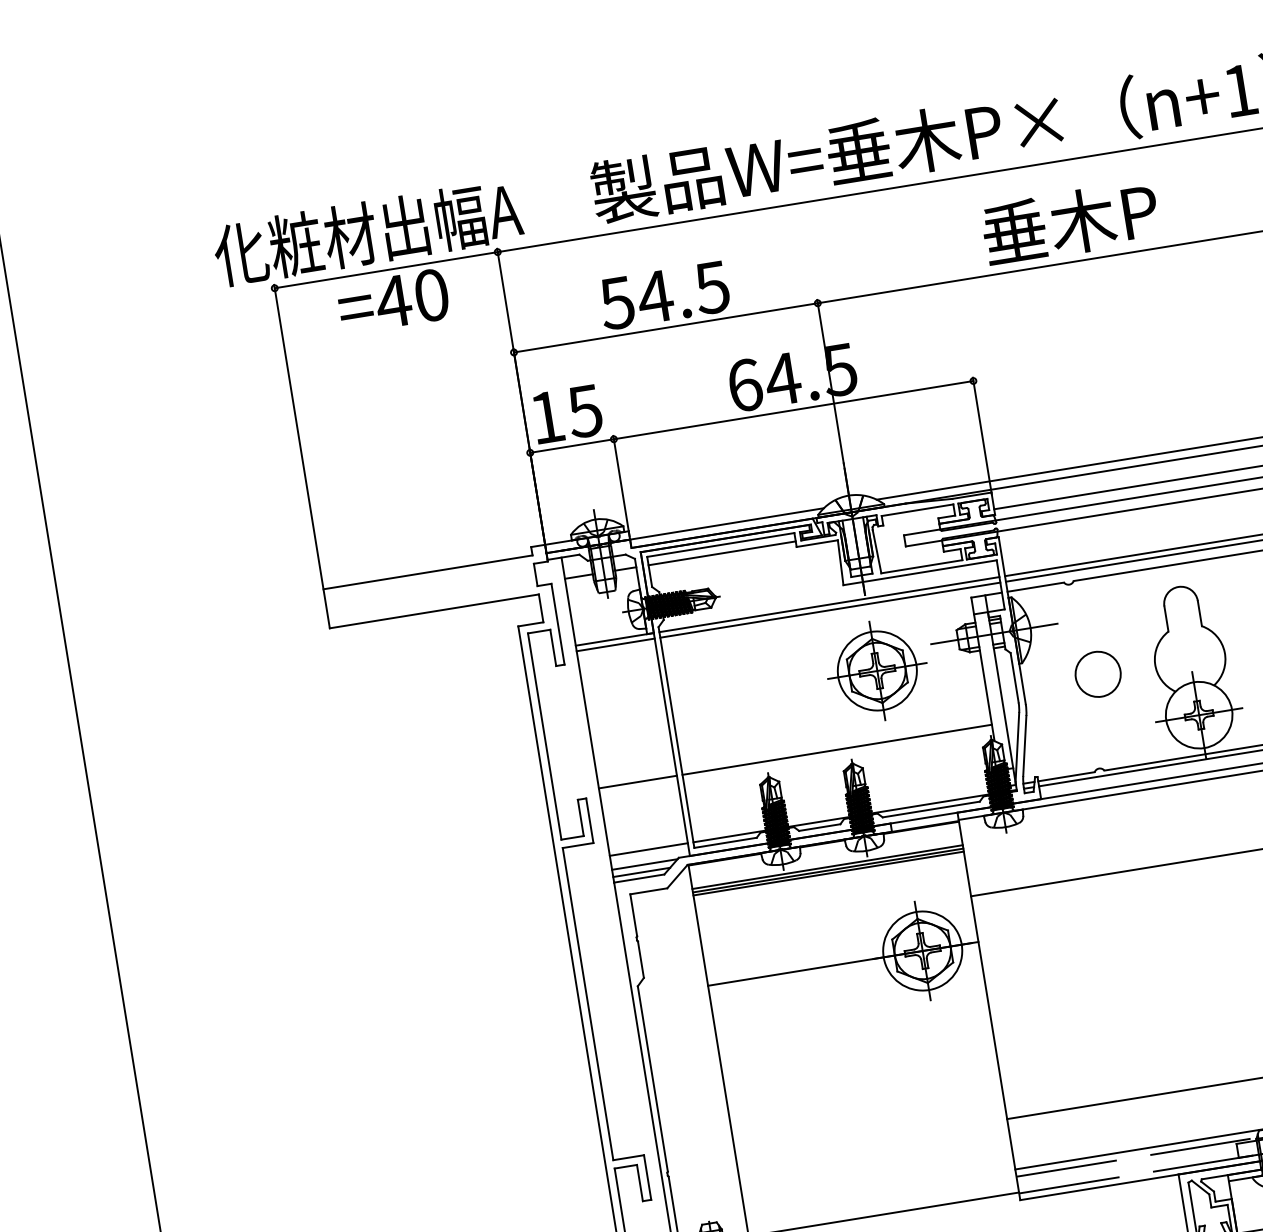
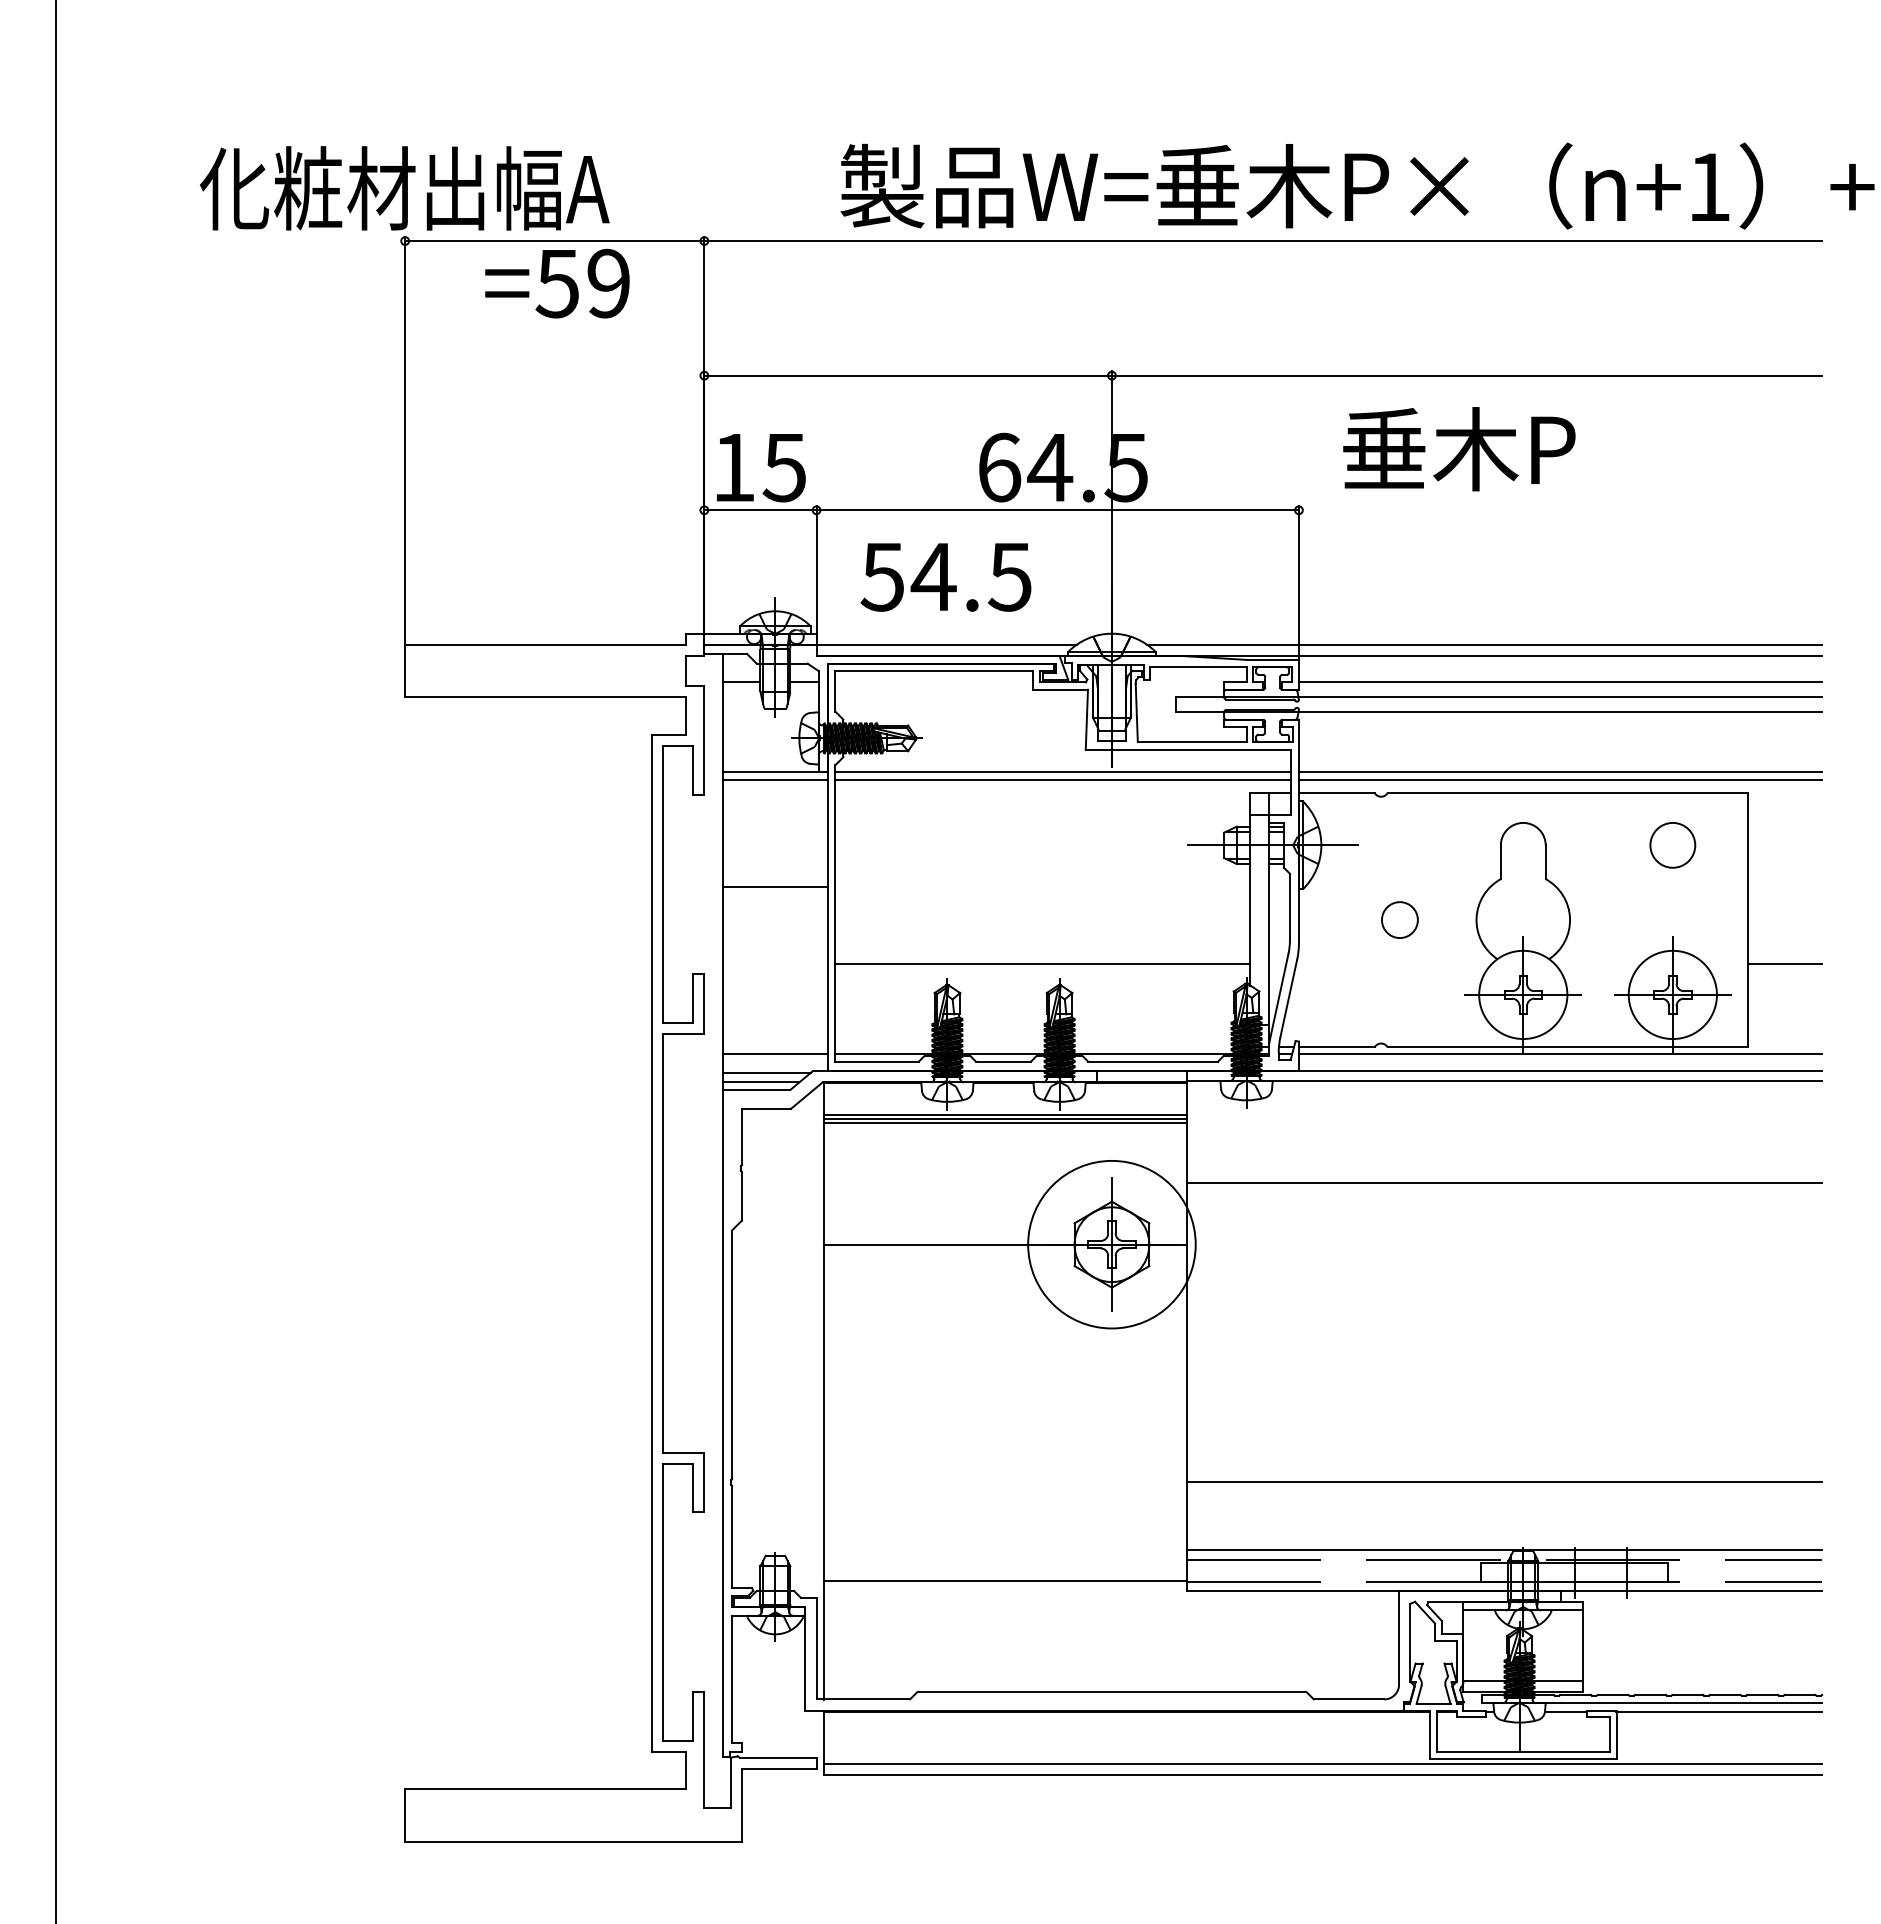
text: (1070, 223) -> (1459, 449), moved
text: (367, 232) -> (404, 188), moved
text: (664, 295) -> (945, 577), moved
text: (412, 298) -> (582, 283), =40 -> =59
line: (721, 553) -> (933, 682), removed
part: (876, 670) -> (1111, 868), removed
circle: (1097, 673) -> (1399, 919), size x0.6
line: (637, 782) -> (775, 886), moved
circle: (922, 950) -> (1111, 1244), size x1.6

